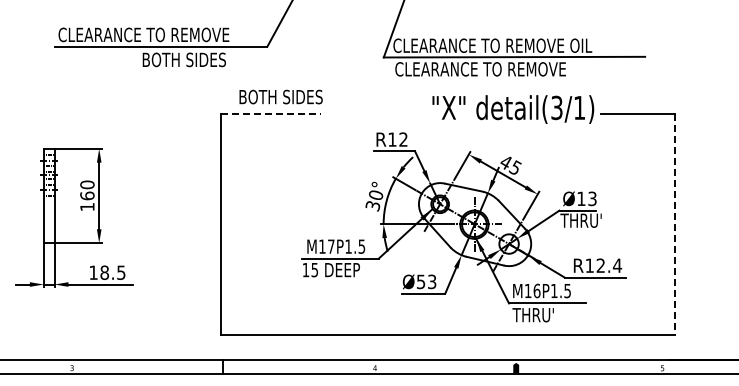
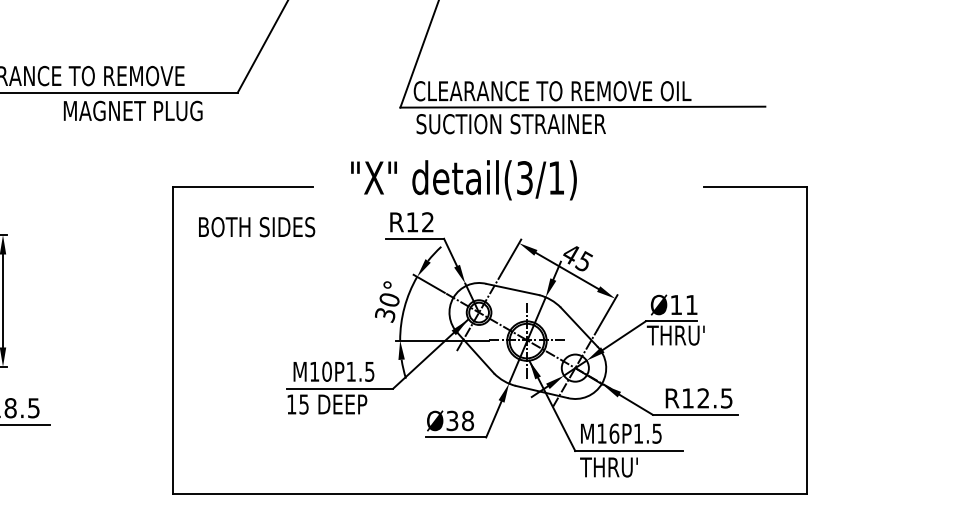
text: (193, 59) -> (134, 110), BOTH SIDES -> MAGNET PLUG
text: (480, 69) -> (535, 124), CLEARANCE TO REMOVE -> SUCTION STRAINER
text: (280, 96) -> (256, 226), moved
text: (513, 109) -> (464, 180), moved
line: (271, 114) -> (243, 187), dashed -> solid
text: (592, 198) -> (691, 304), Ø13 -> Ø11
line: (675, 224) -> (807, 340), dashed -> solid
text: (330, 246) -> (325, 371), M17P1.5 -> M10P1.5
text: (617, 265) -> (726, 398), R12.4 -> R12.5
text: (426, 281) -> (460, 420), Ø53 -> Ø38

